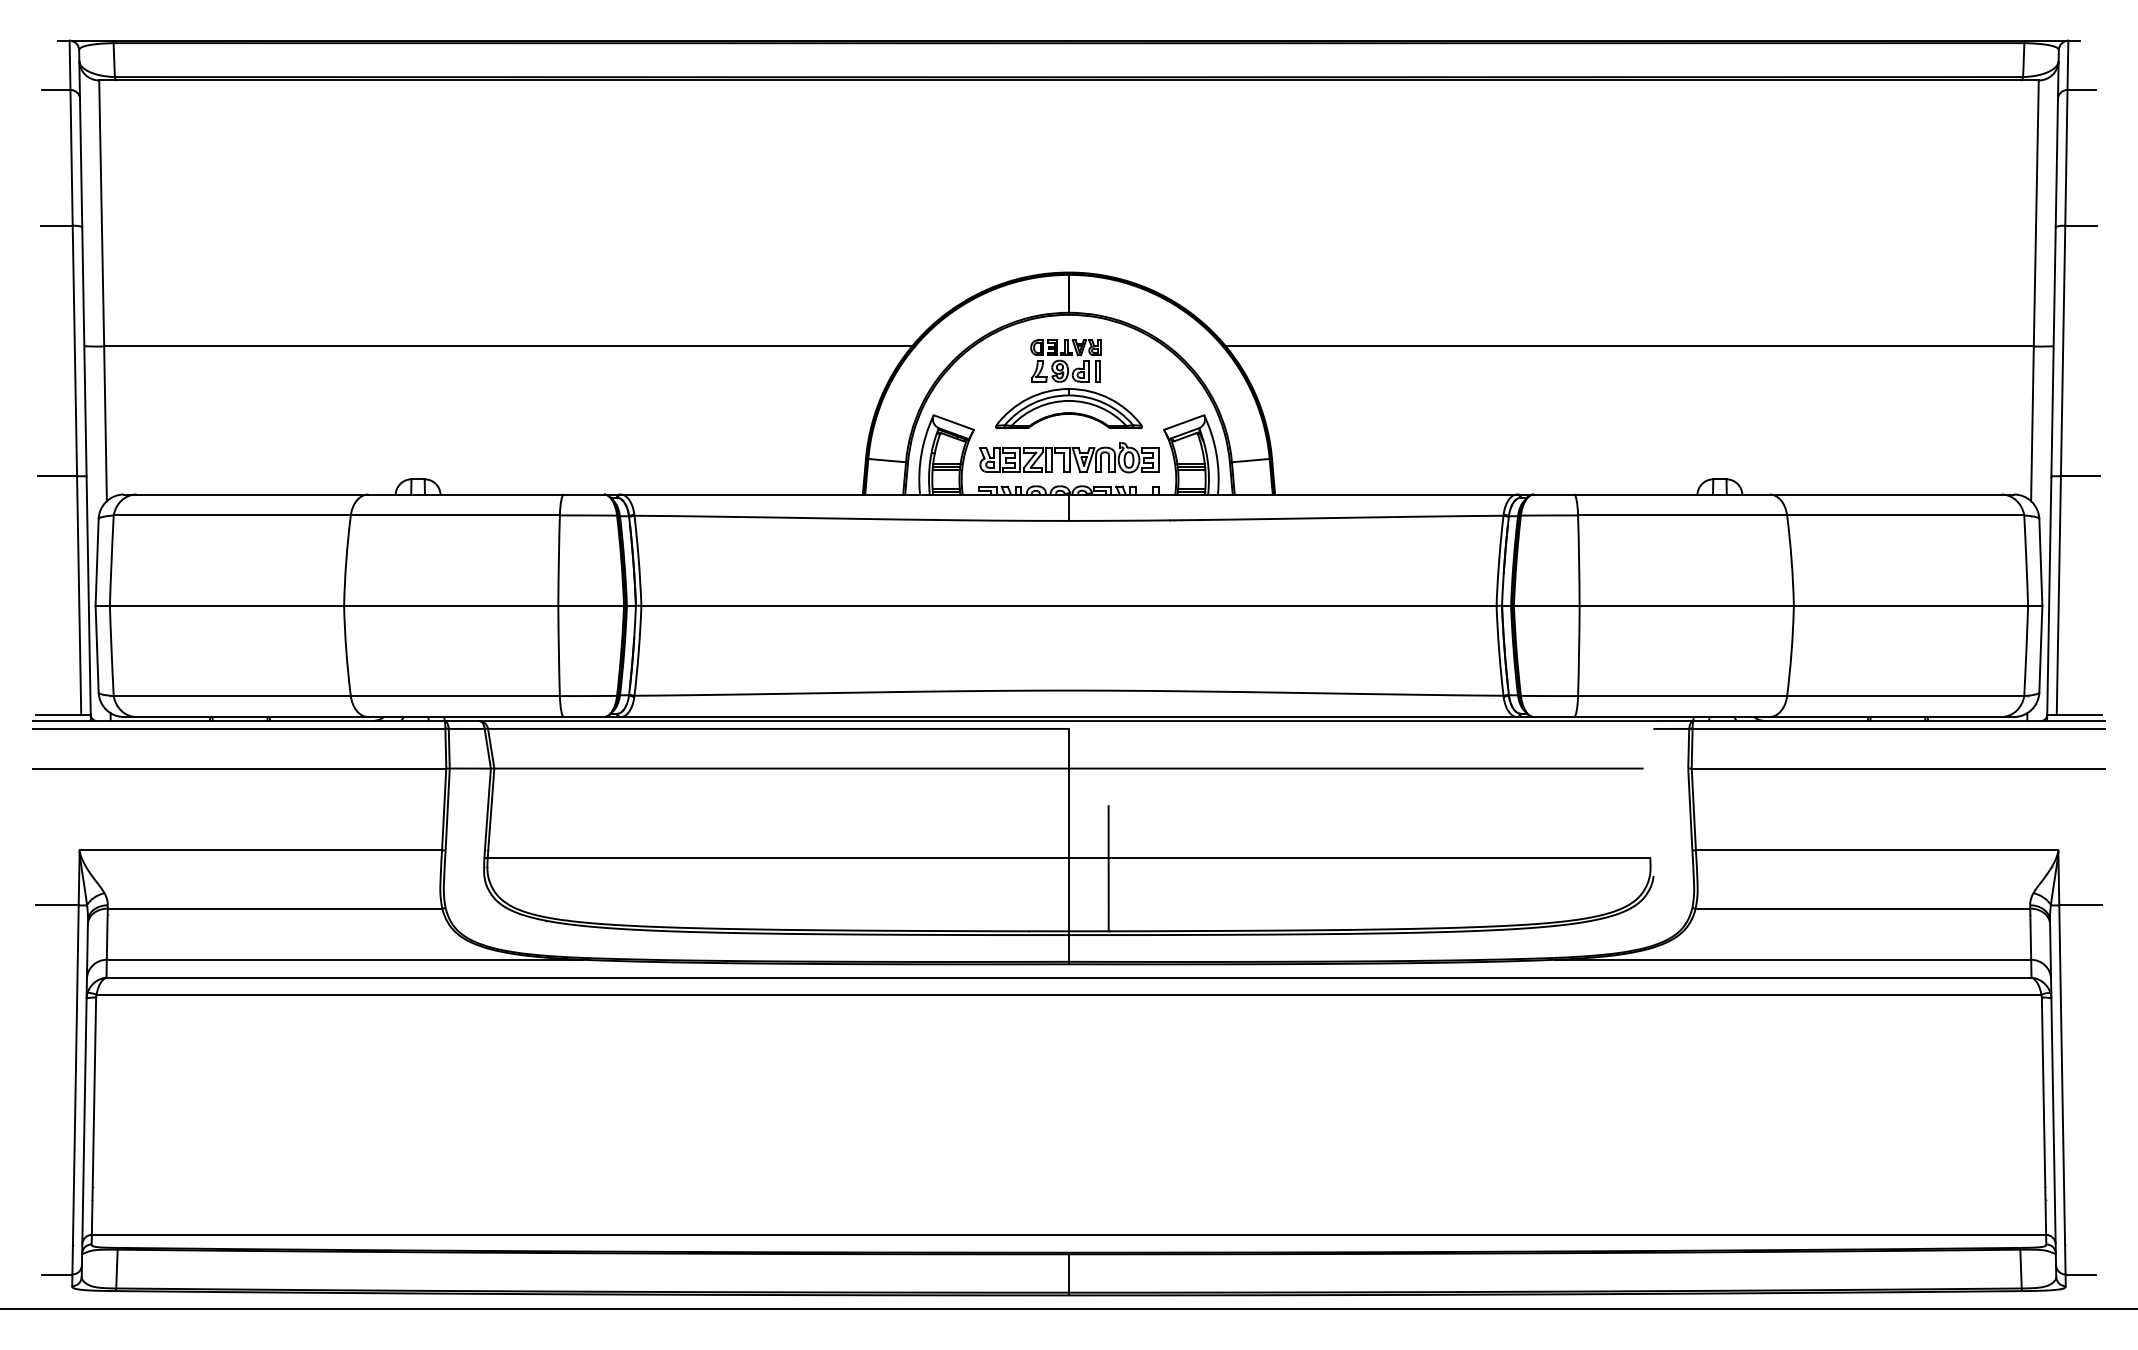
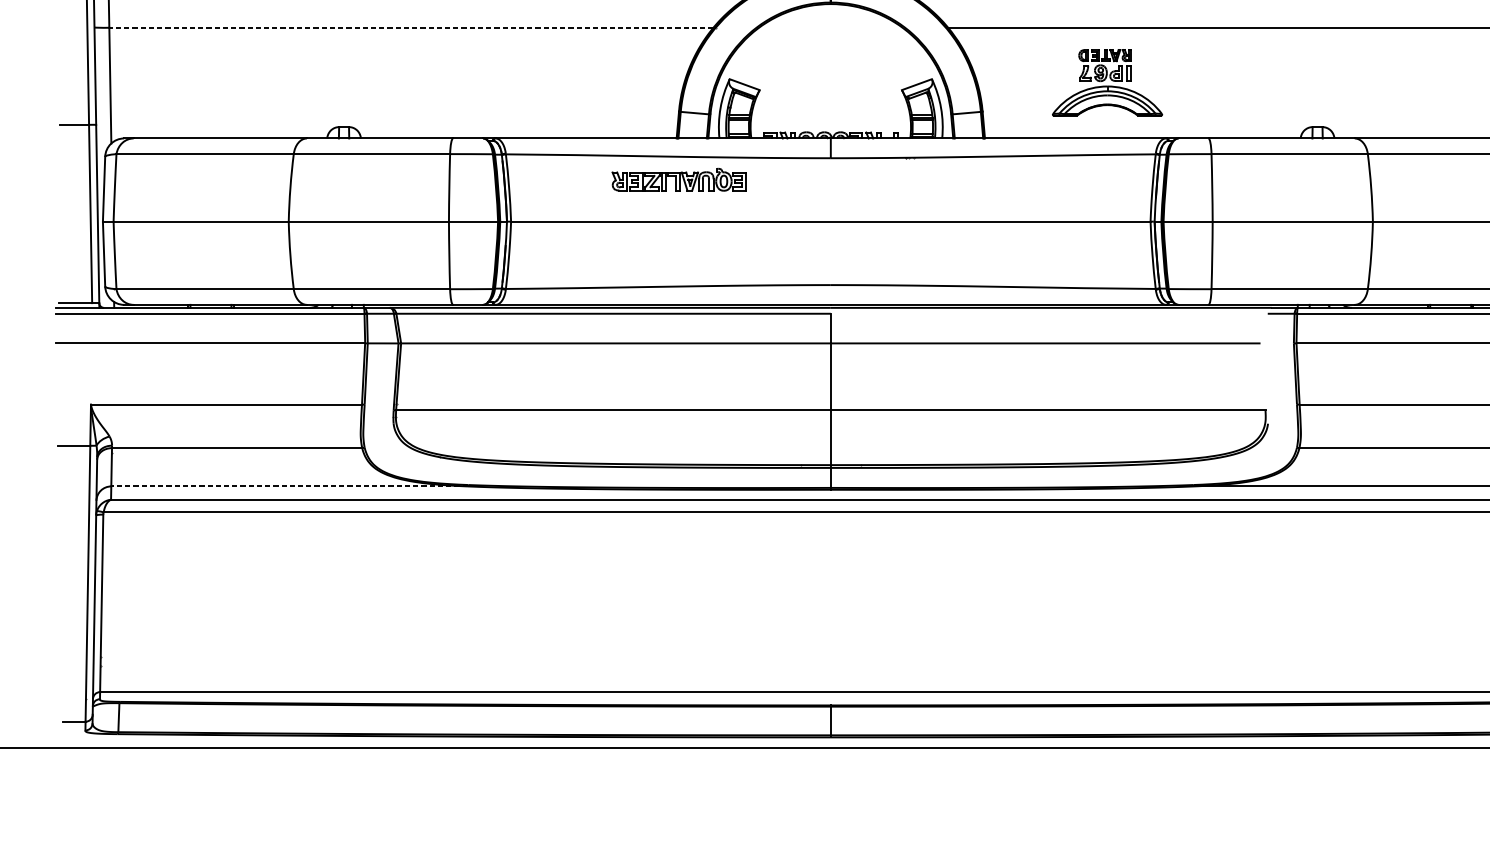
line: (508, 346) -> (411, 27), solid -> dashed
part: (1068, 384) -> (1107, 83), moved
part: (1069, 457) -> (679, 179), moved
line: (1108, 868) -> (860, 418), removed
line: (344, 959) -> (289, 486), solid -> dashed

